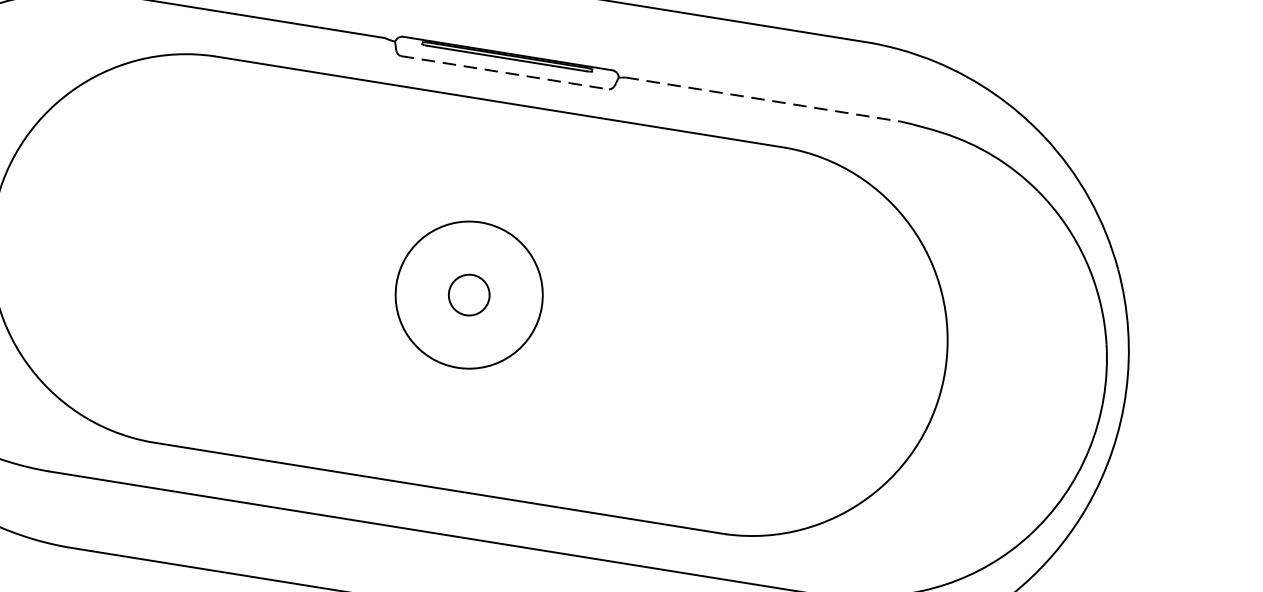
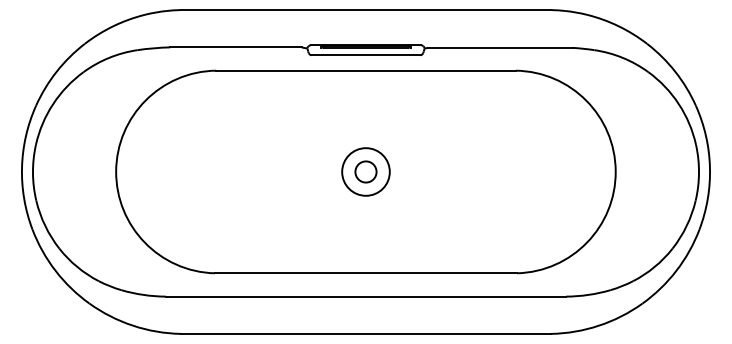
line: (503, 72) -> (365, 55), dashed -> solid
line: (763, 98) -> (500, 47), dashed -> solid
circle: (468, 294) -> (365, 171), size x0.62

